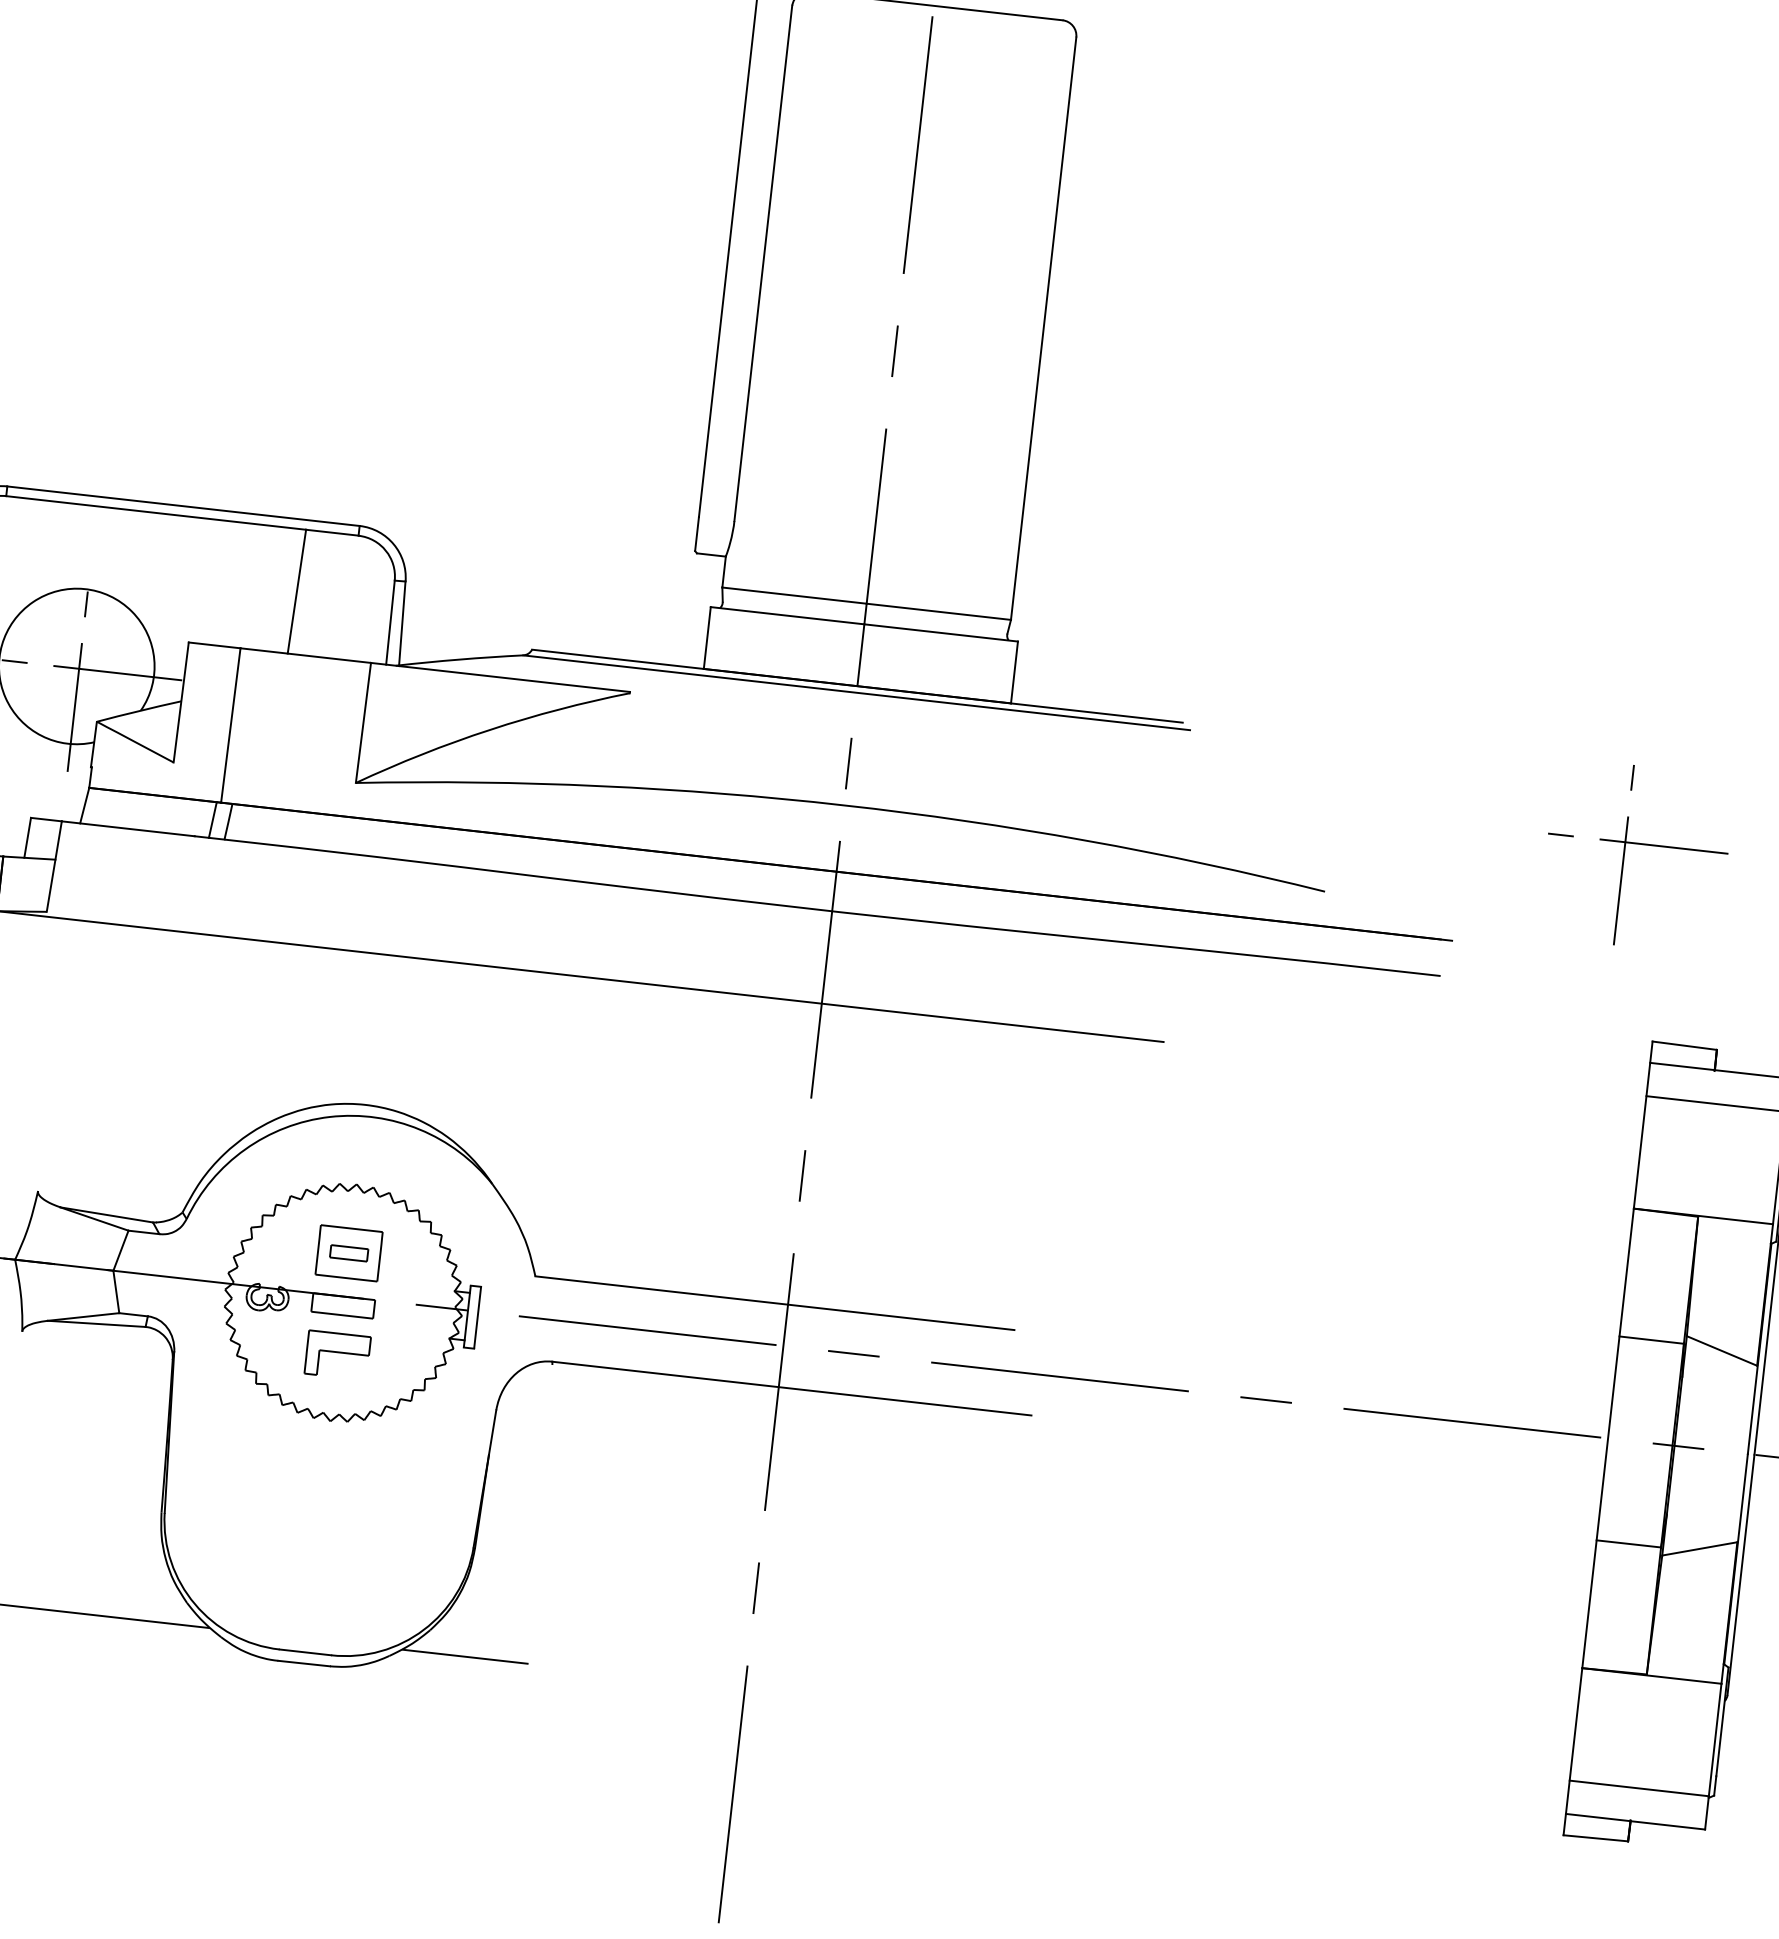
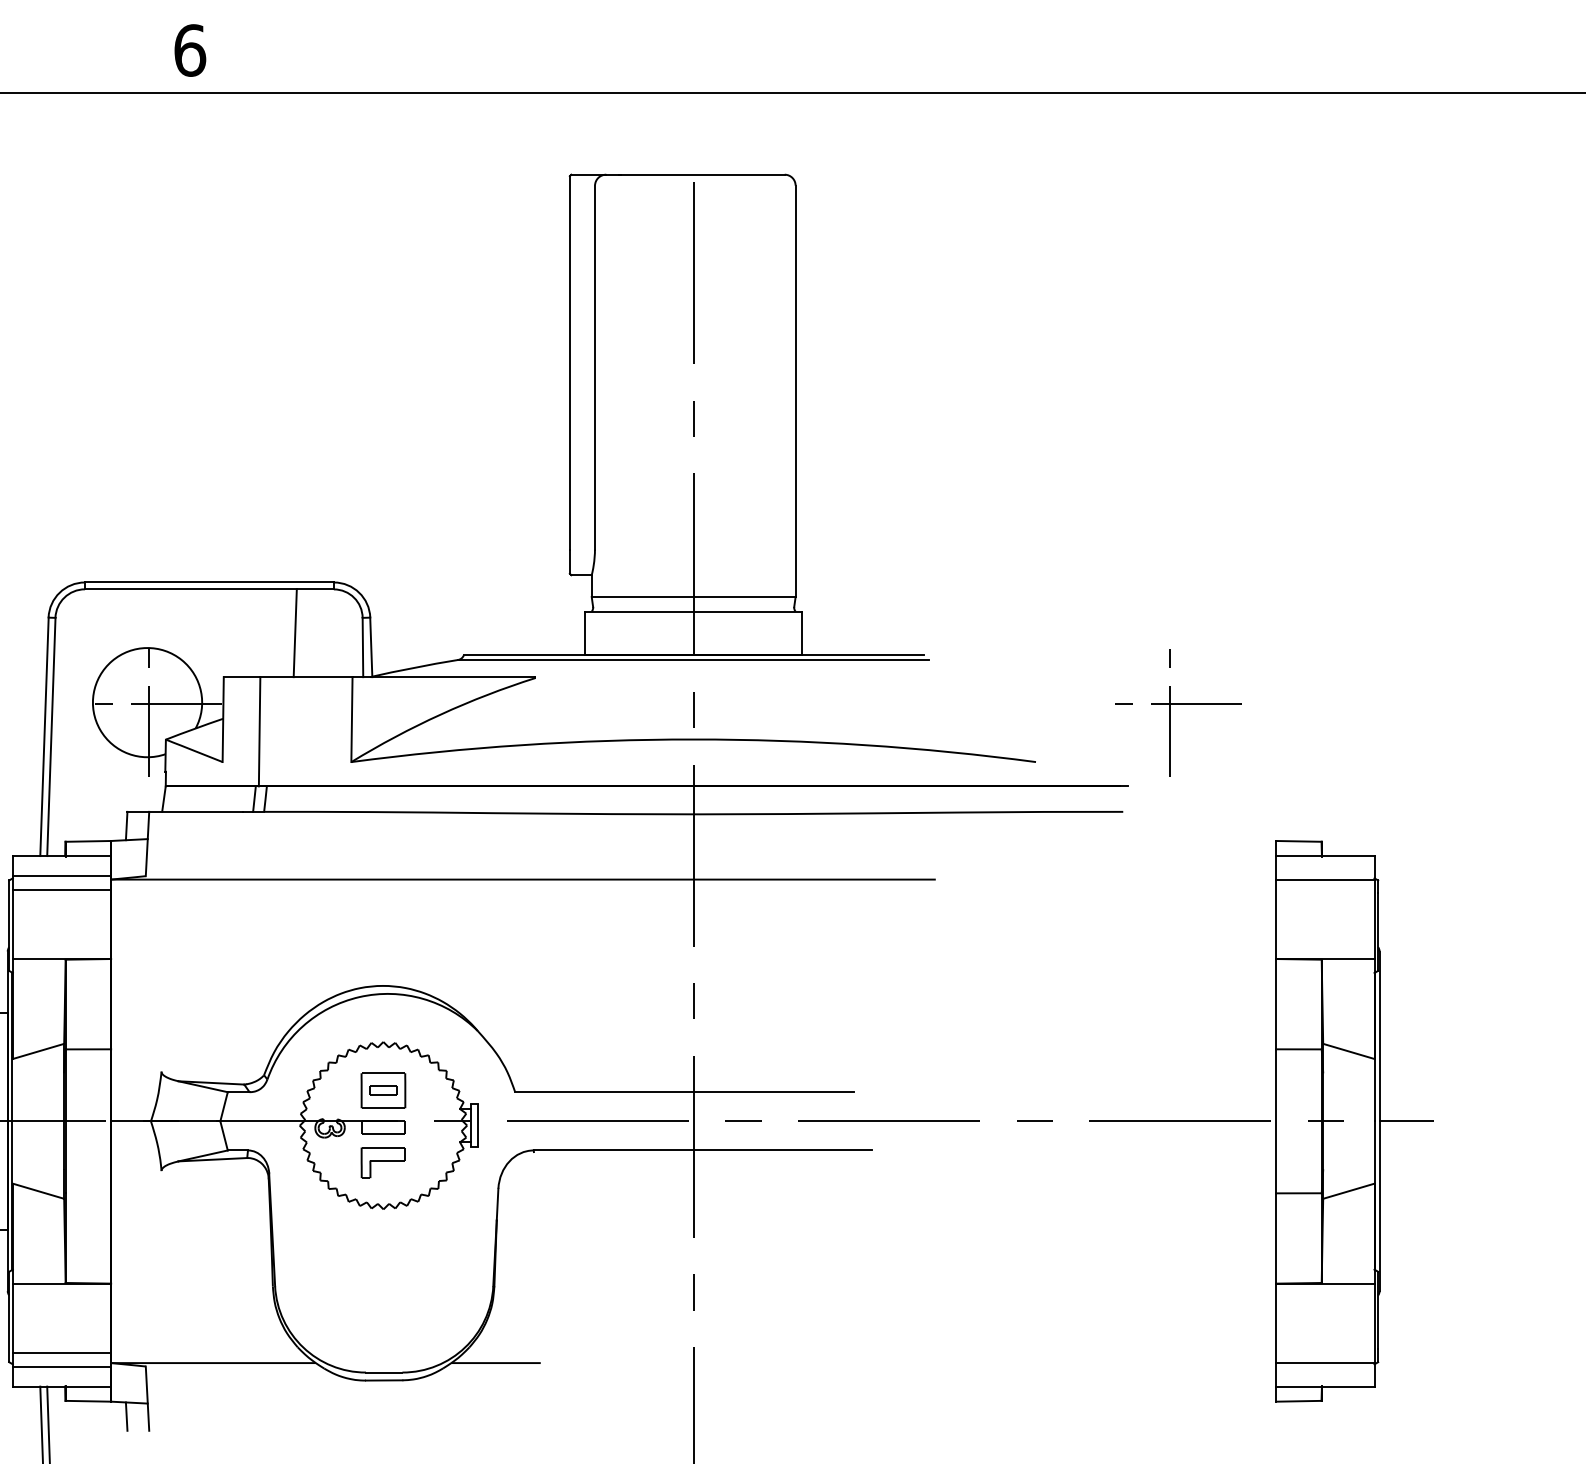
part: (1637, 844) -> (1178, 704), moved

